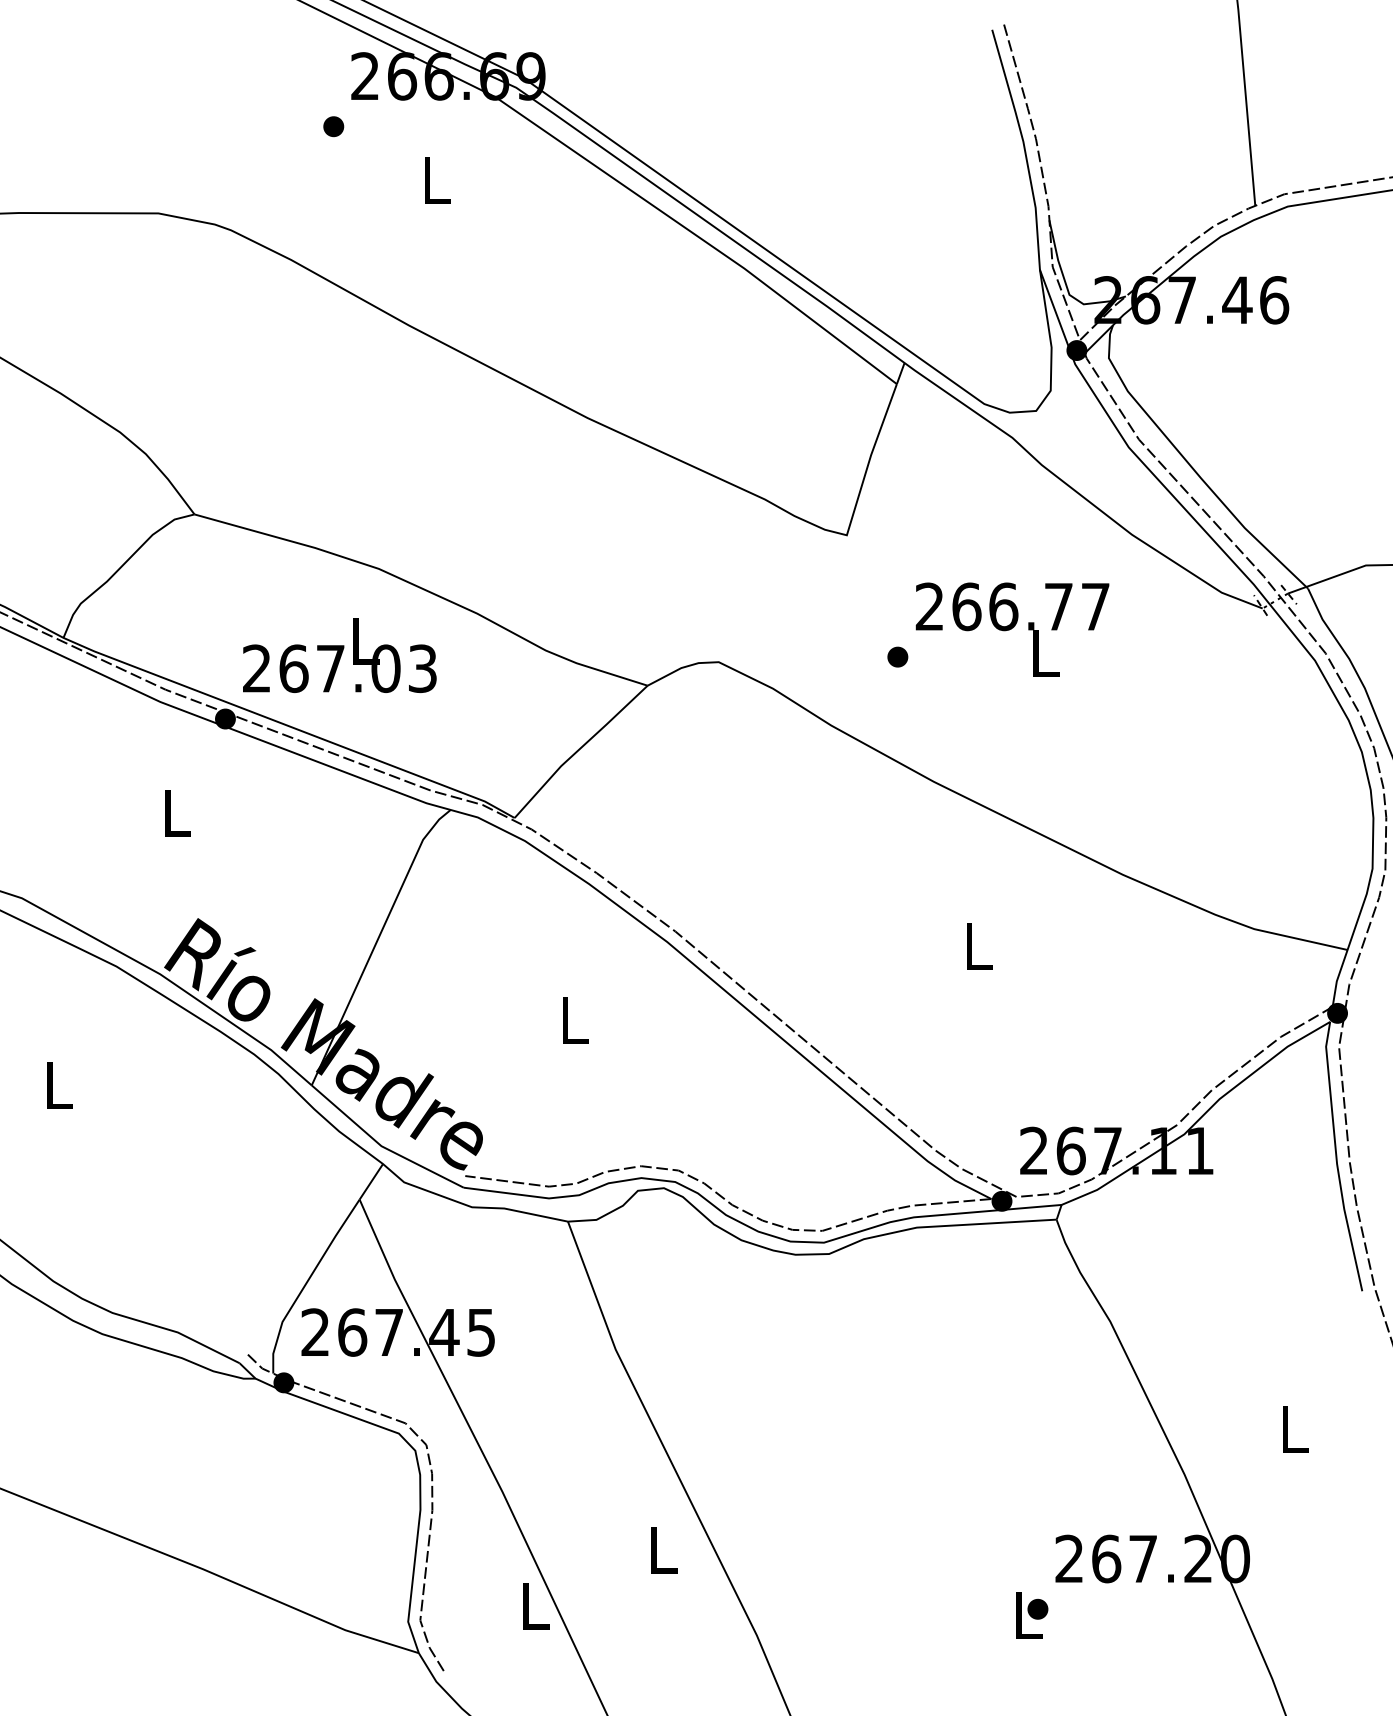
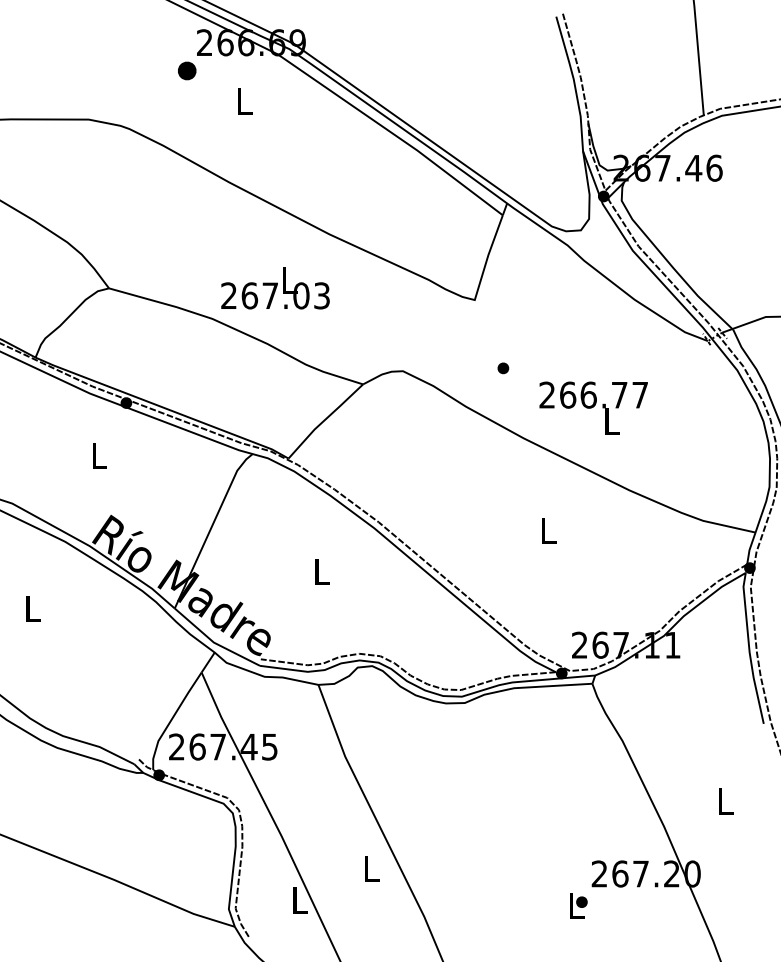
part: (332, 125) -> (186, 70), size x1.6
text: (1012, 628) -> (593, 407), moved
text: (339, 655) -> (275, 288), moved

